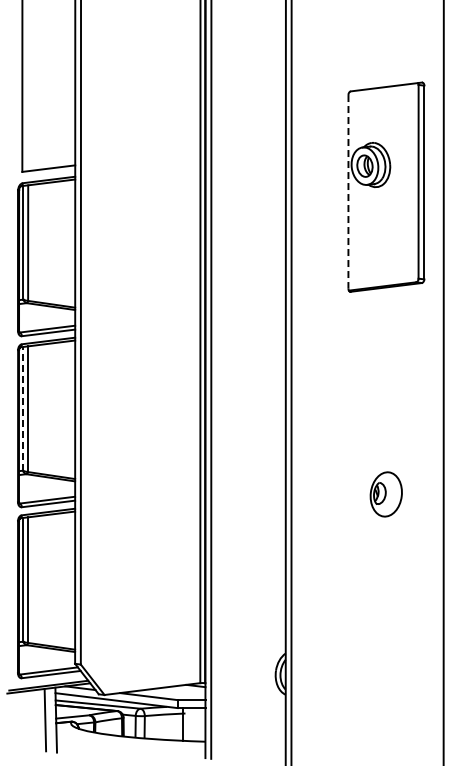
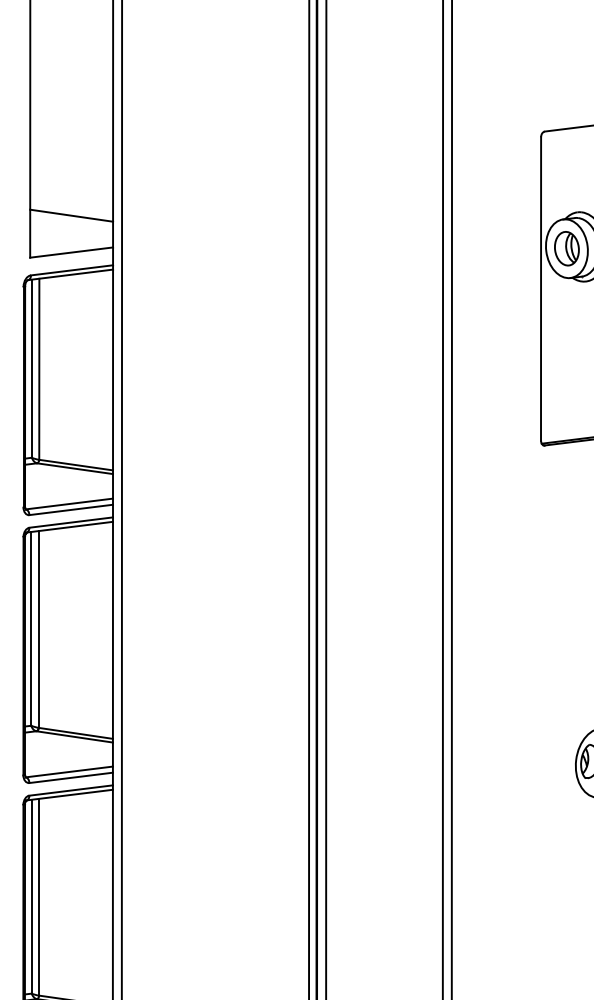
line: (48, 144) -> (71, 214), added
line: (348, 191) -> (541, 288), dashed -> solid
line: (23, 408) -> (31, 628), dashed -> solid

